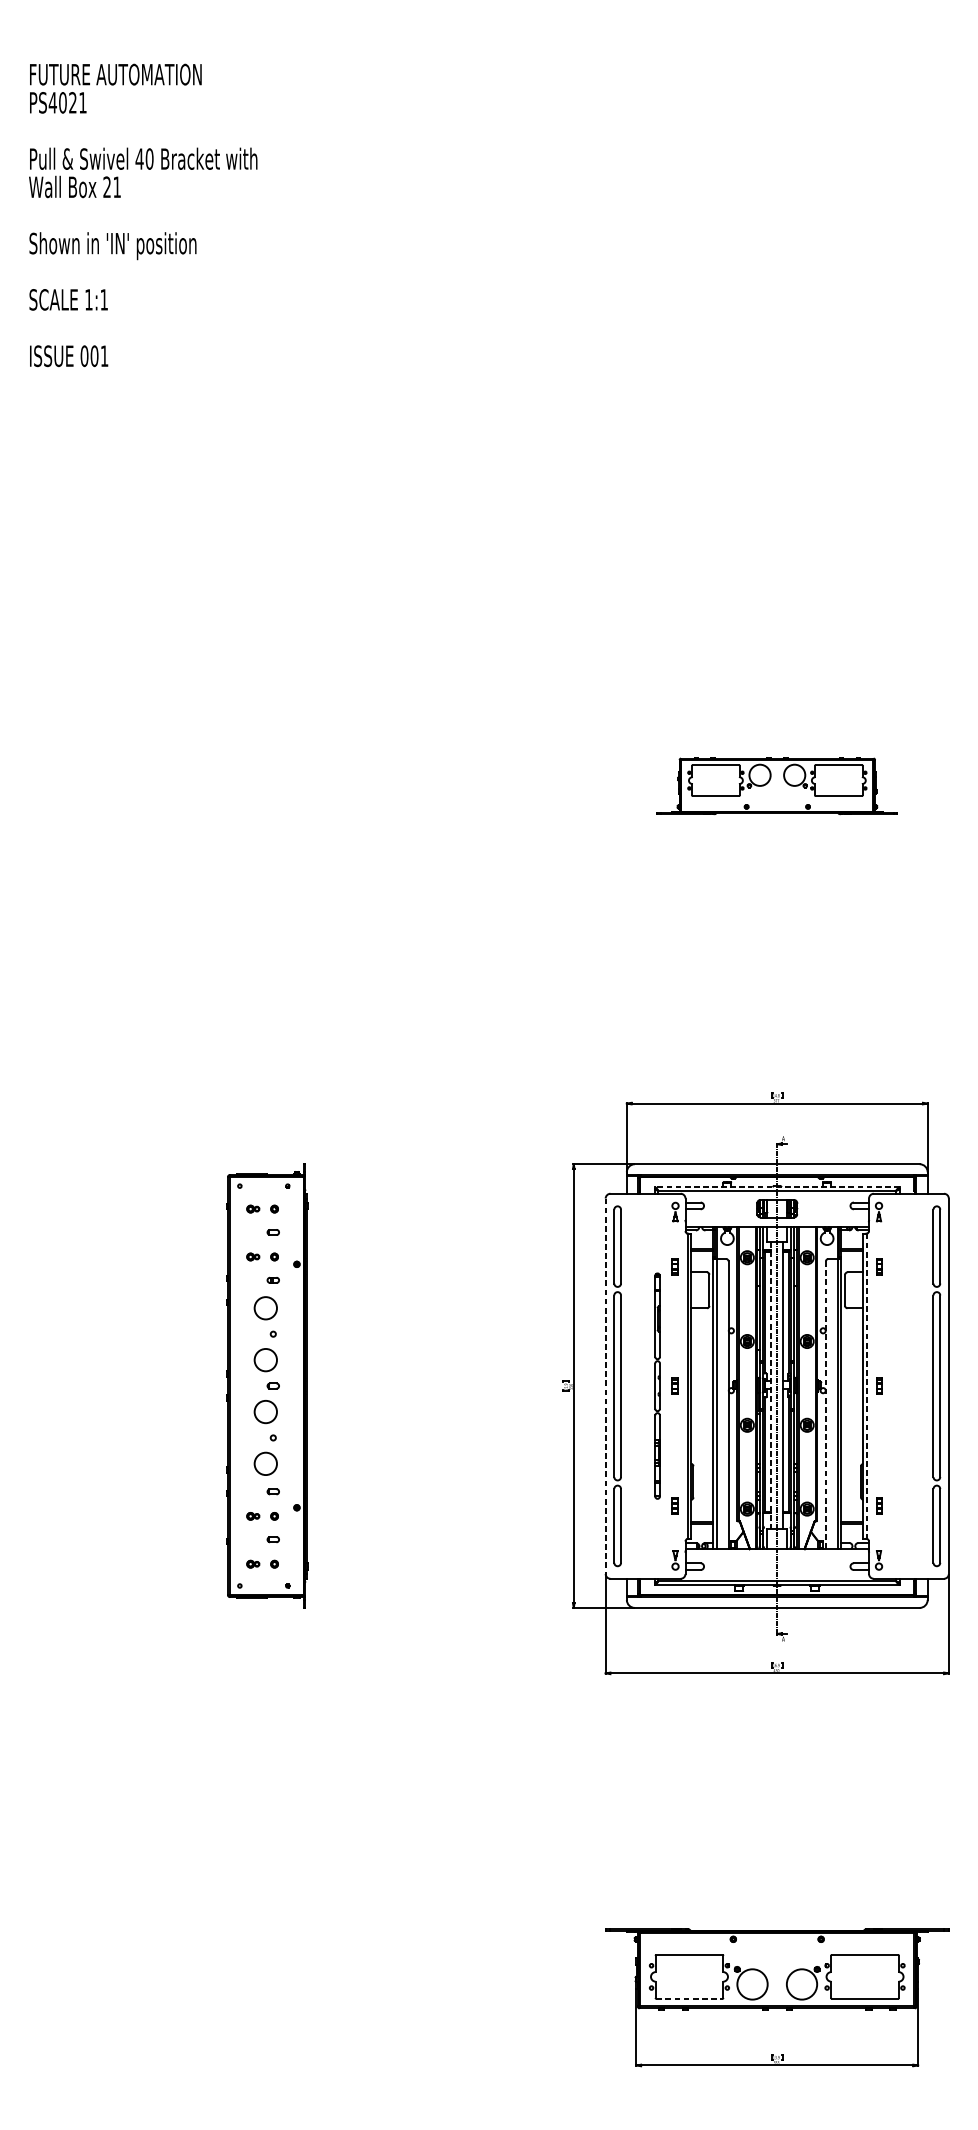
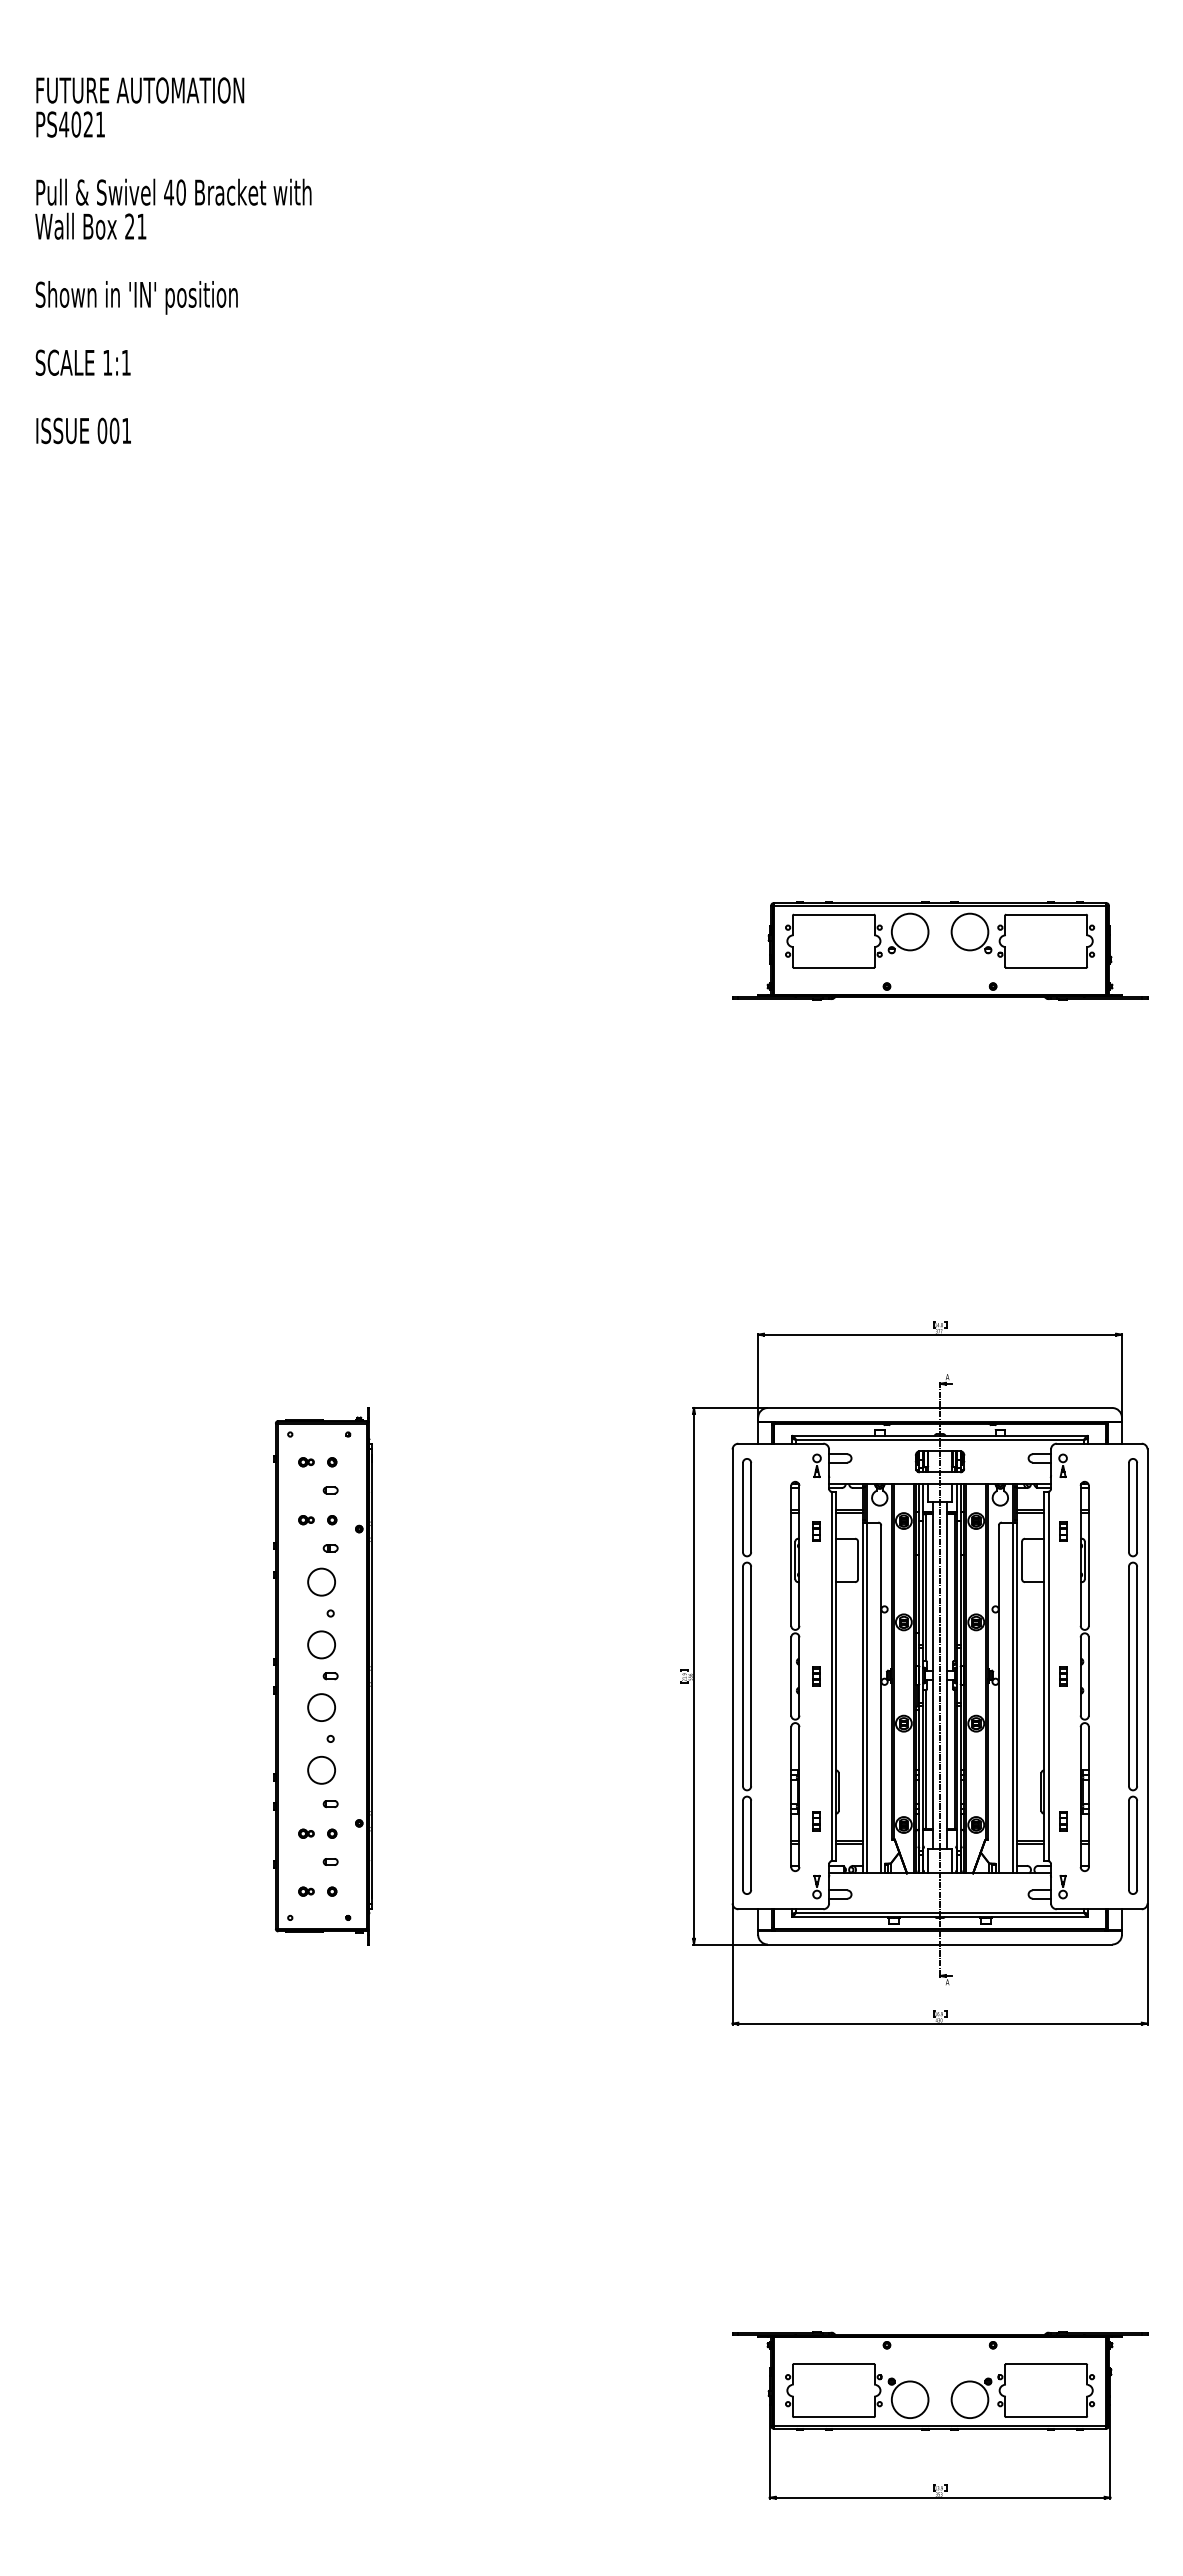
part: (777, 785) -> (940, 950), size x1.43
line: (776, 1186) -> (939, 1435), dashed -> solid
part: (657, 1385) -> (795, 1675), size x1.43
line: (771, 1385) -> (932, 1675), dashed -> solid
part: (896, 1385) -> (1084, 1675), added
line: (605, 1386) -> (732, 1676), dashed -> solid
line: (866, 1386) -> (1048, 1676), dashed -> solid
line: (825, 1405) -> (998, 1699), dashed -> solid
line: (689, 1999) -> (834, 2417), dashed -> solid

